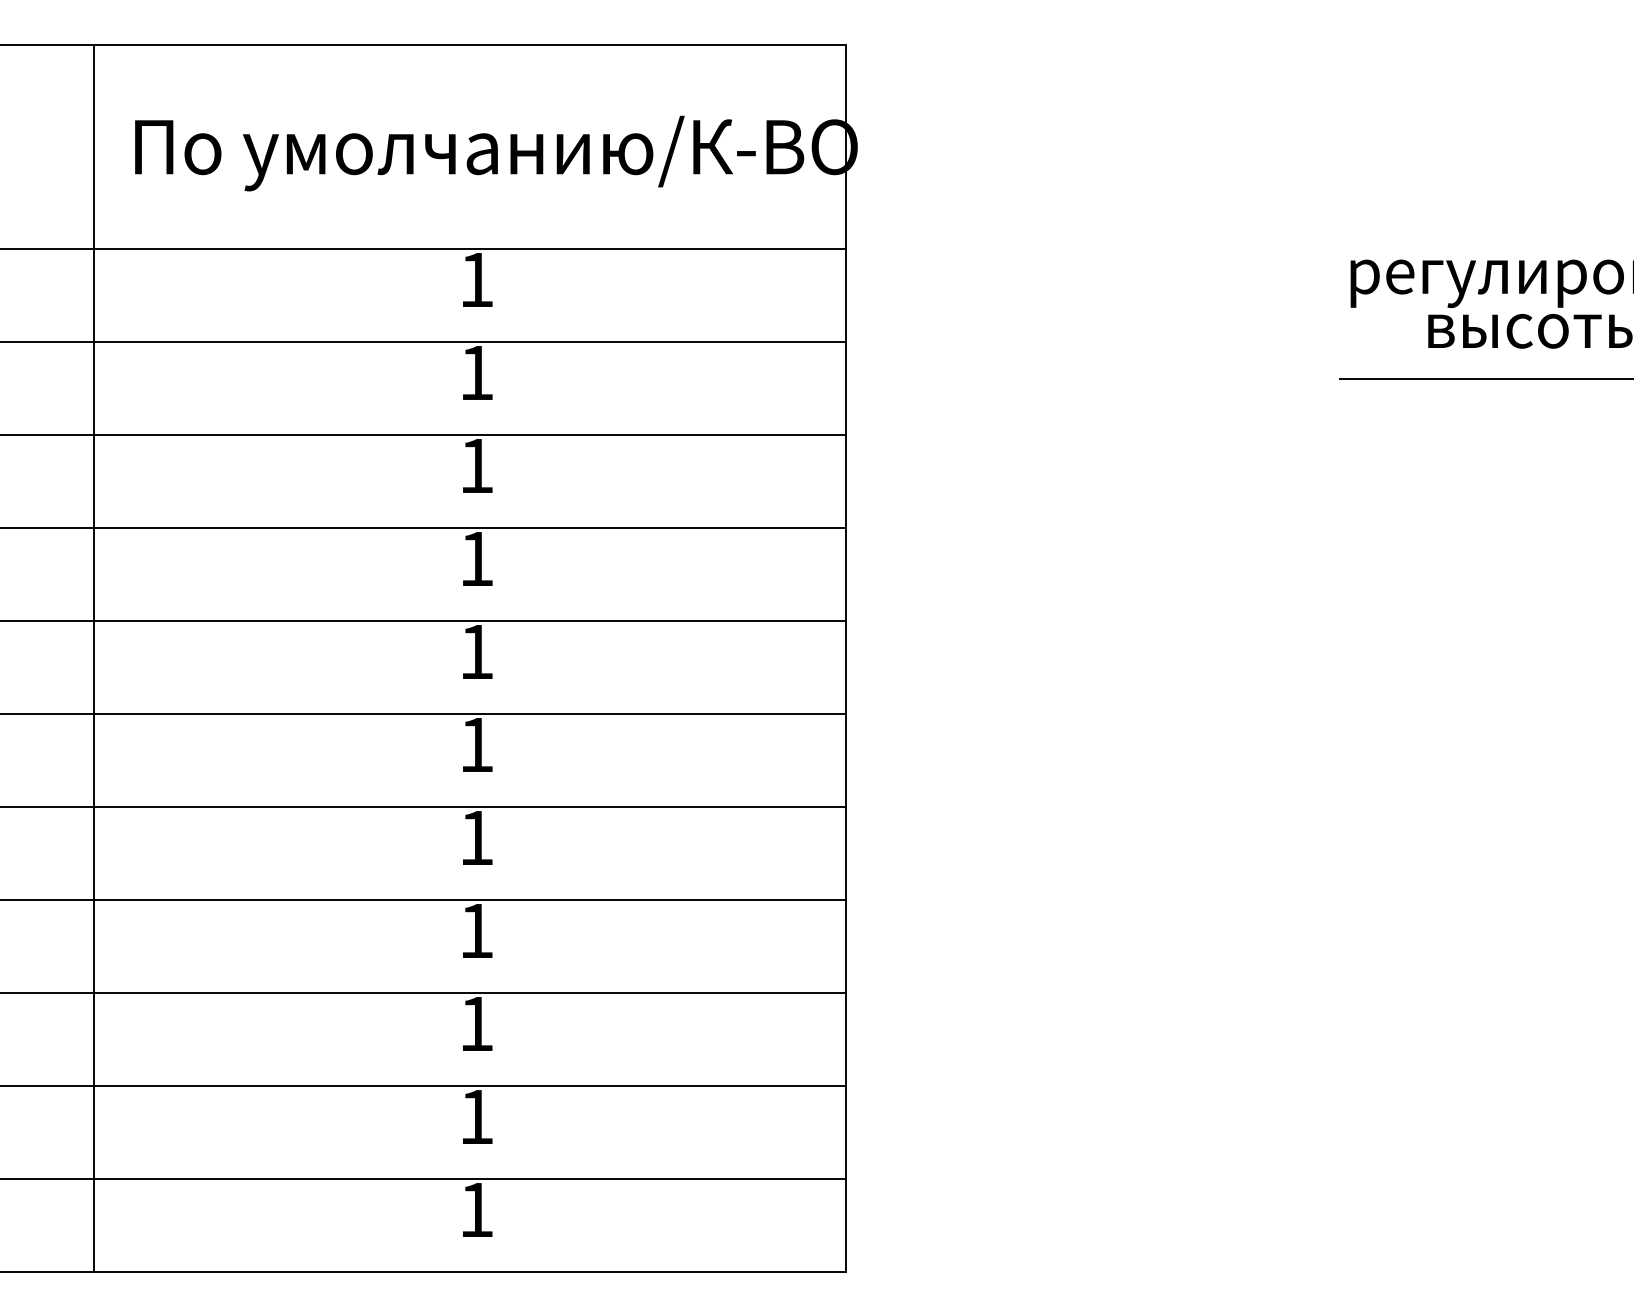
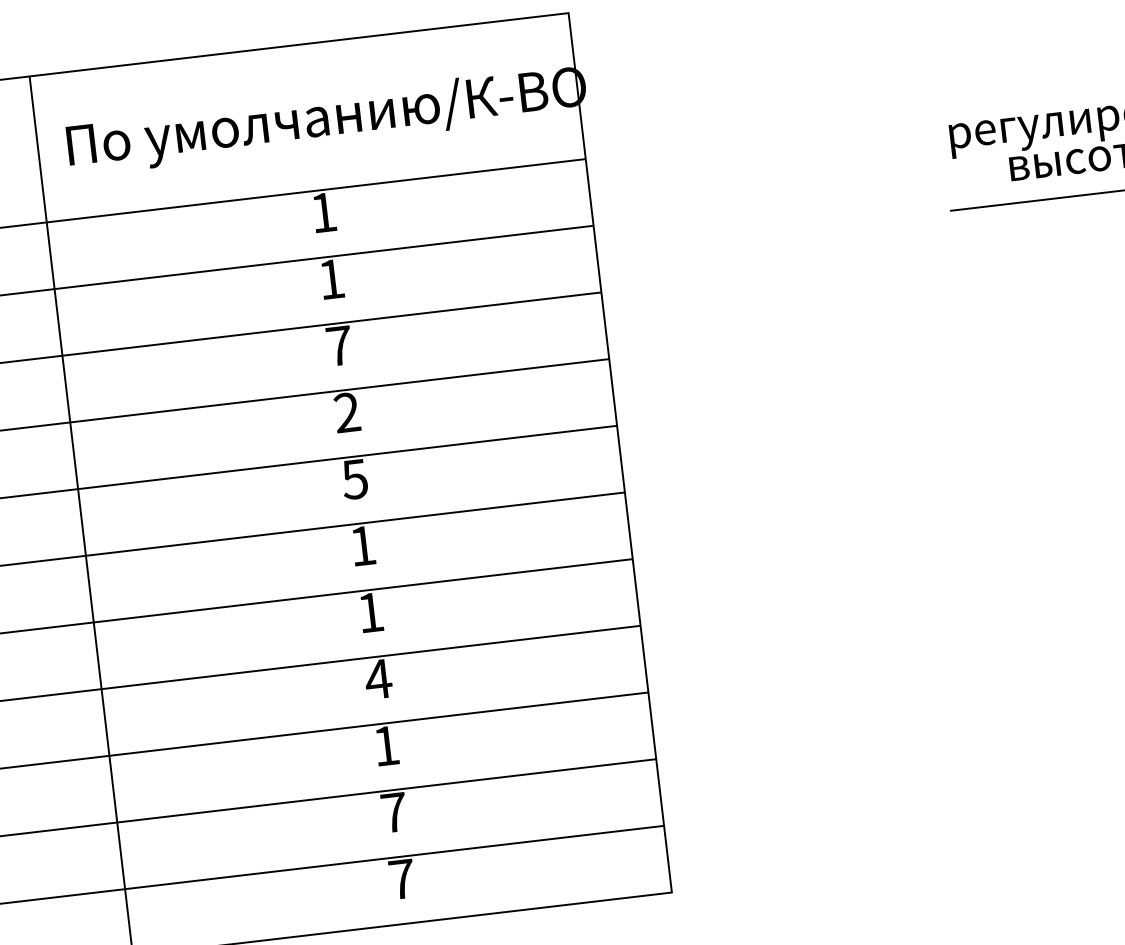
text: (476, 465) -> (339, 345), 1 -> 7
text: (476, 558) -> (347, 412), 1 -> 2
text: (475, 652) -> (354, 479), 1 -> 5
text: (476, 930) -> (378, 679), 1 -> 4
text: (476, 1116) -> (394, 812), 1 -> 7
text: (476, 1209) -> (401, 879), 1 -> 7

